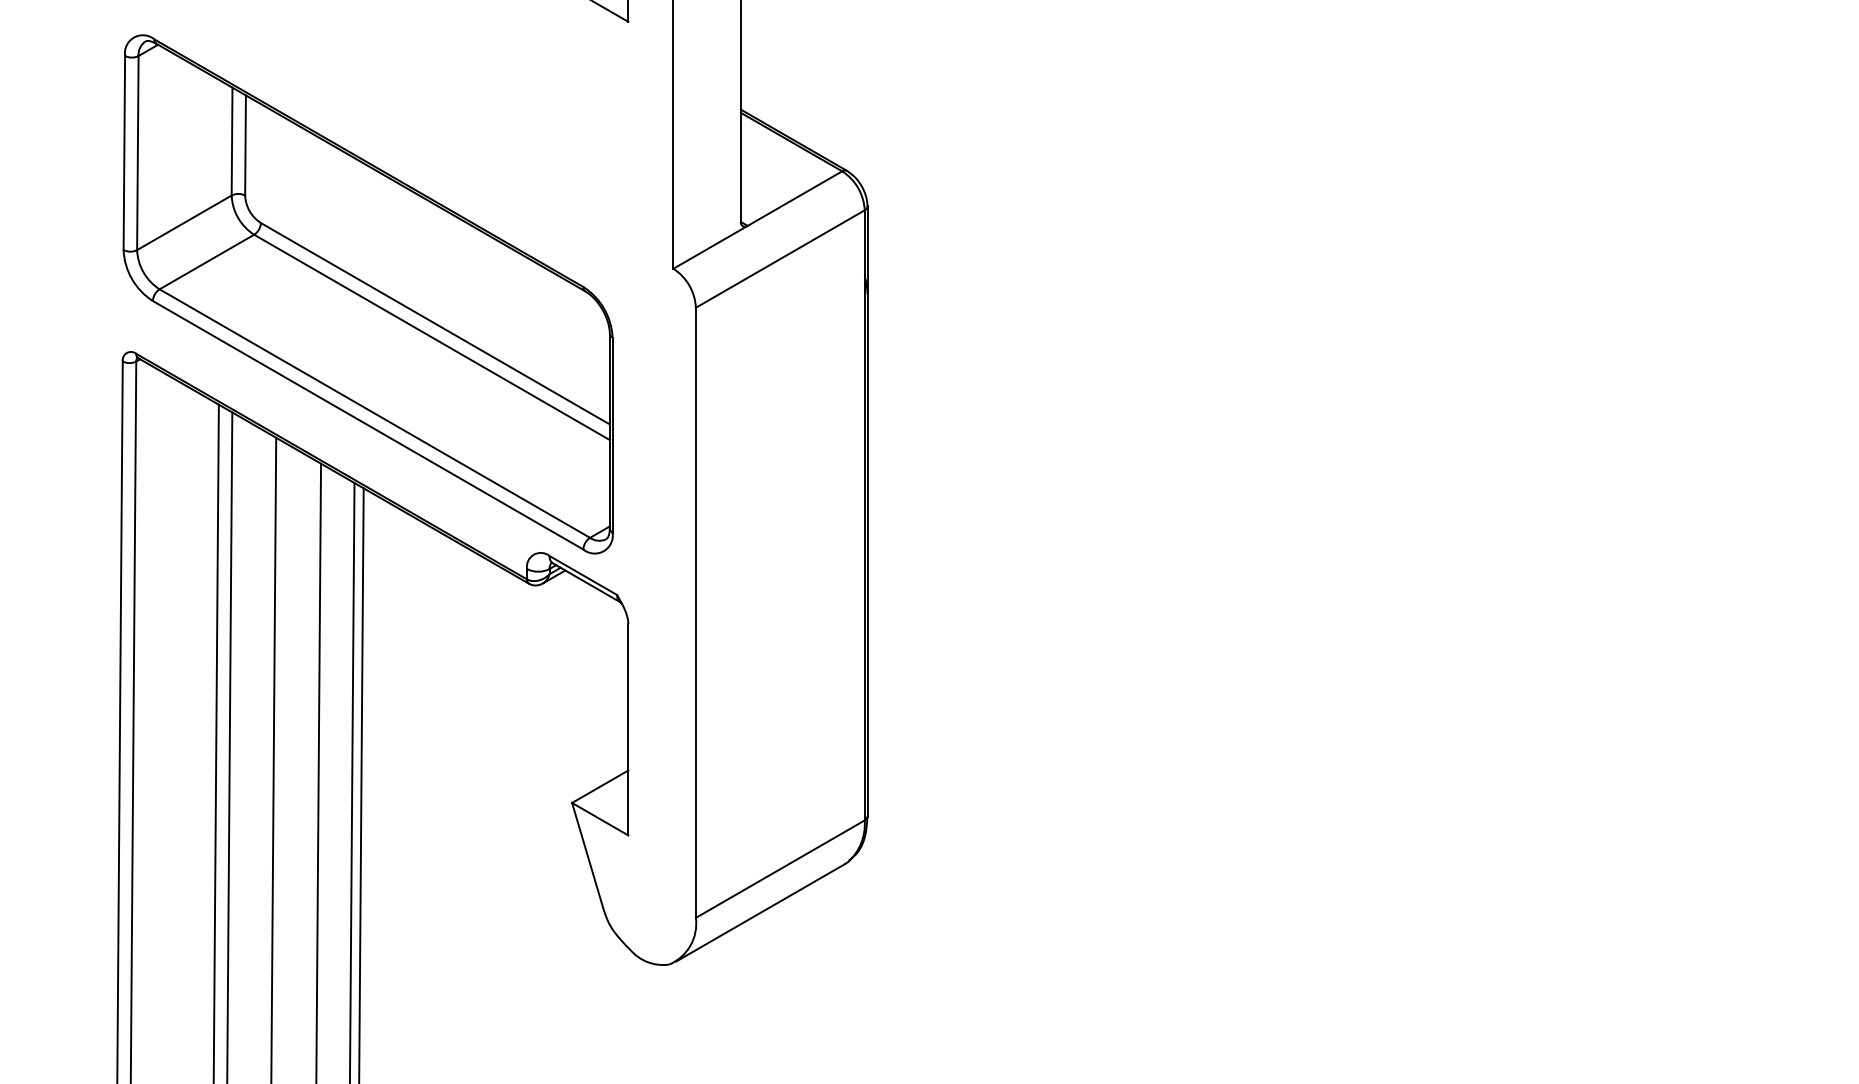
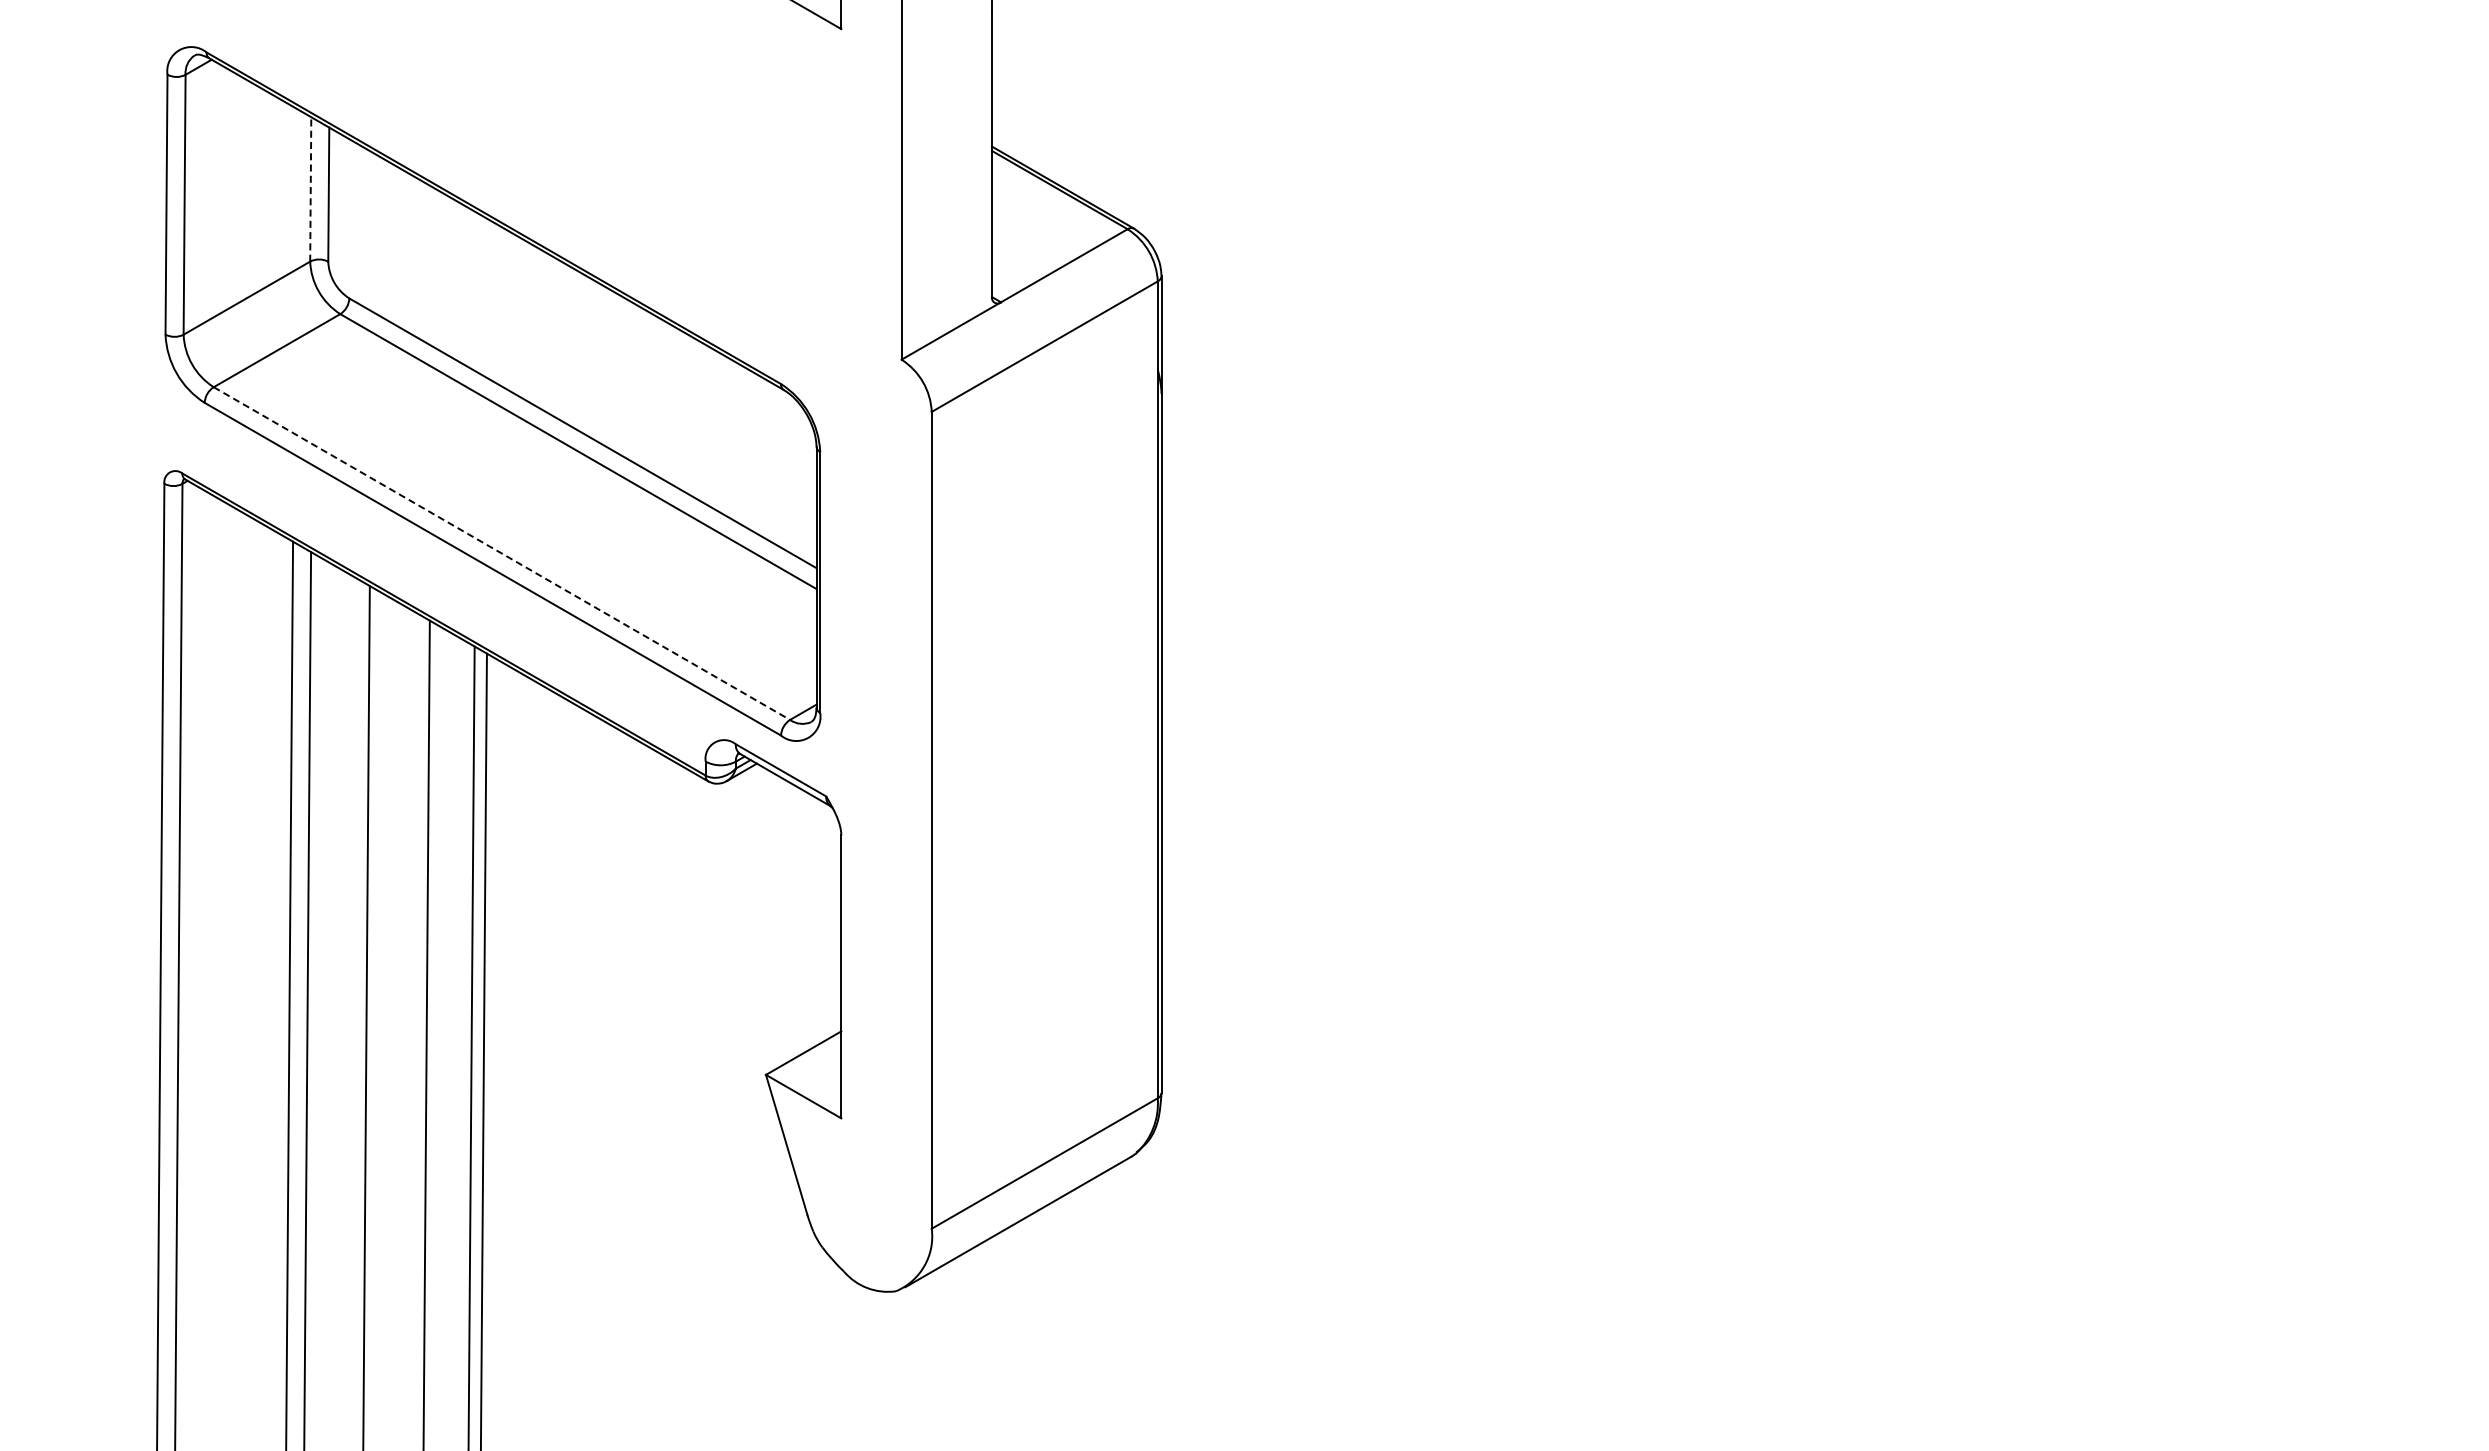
line: (231, 140) -> (310, 188), solid -> dashed
line: (374, 413) -> (501, 553), solid -> dashed

